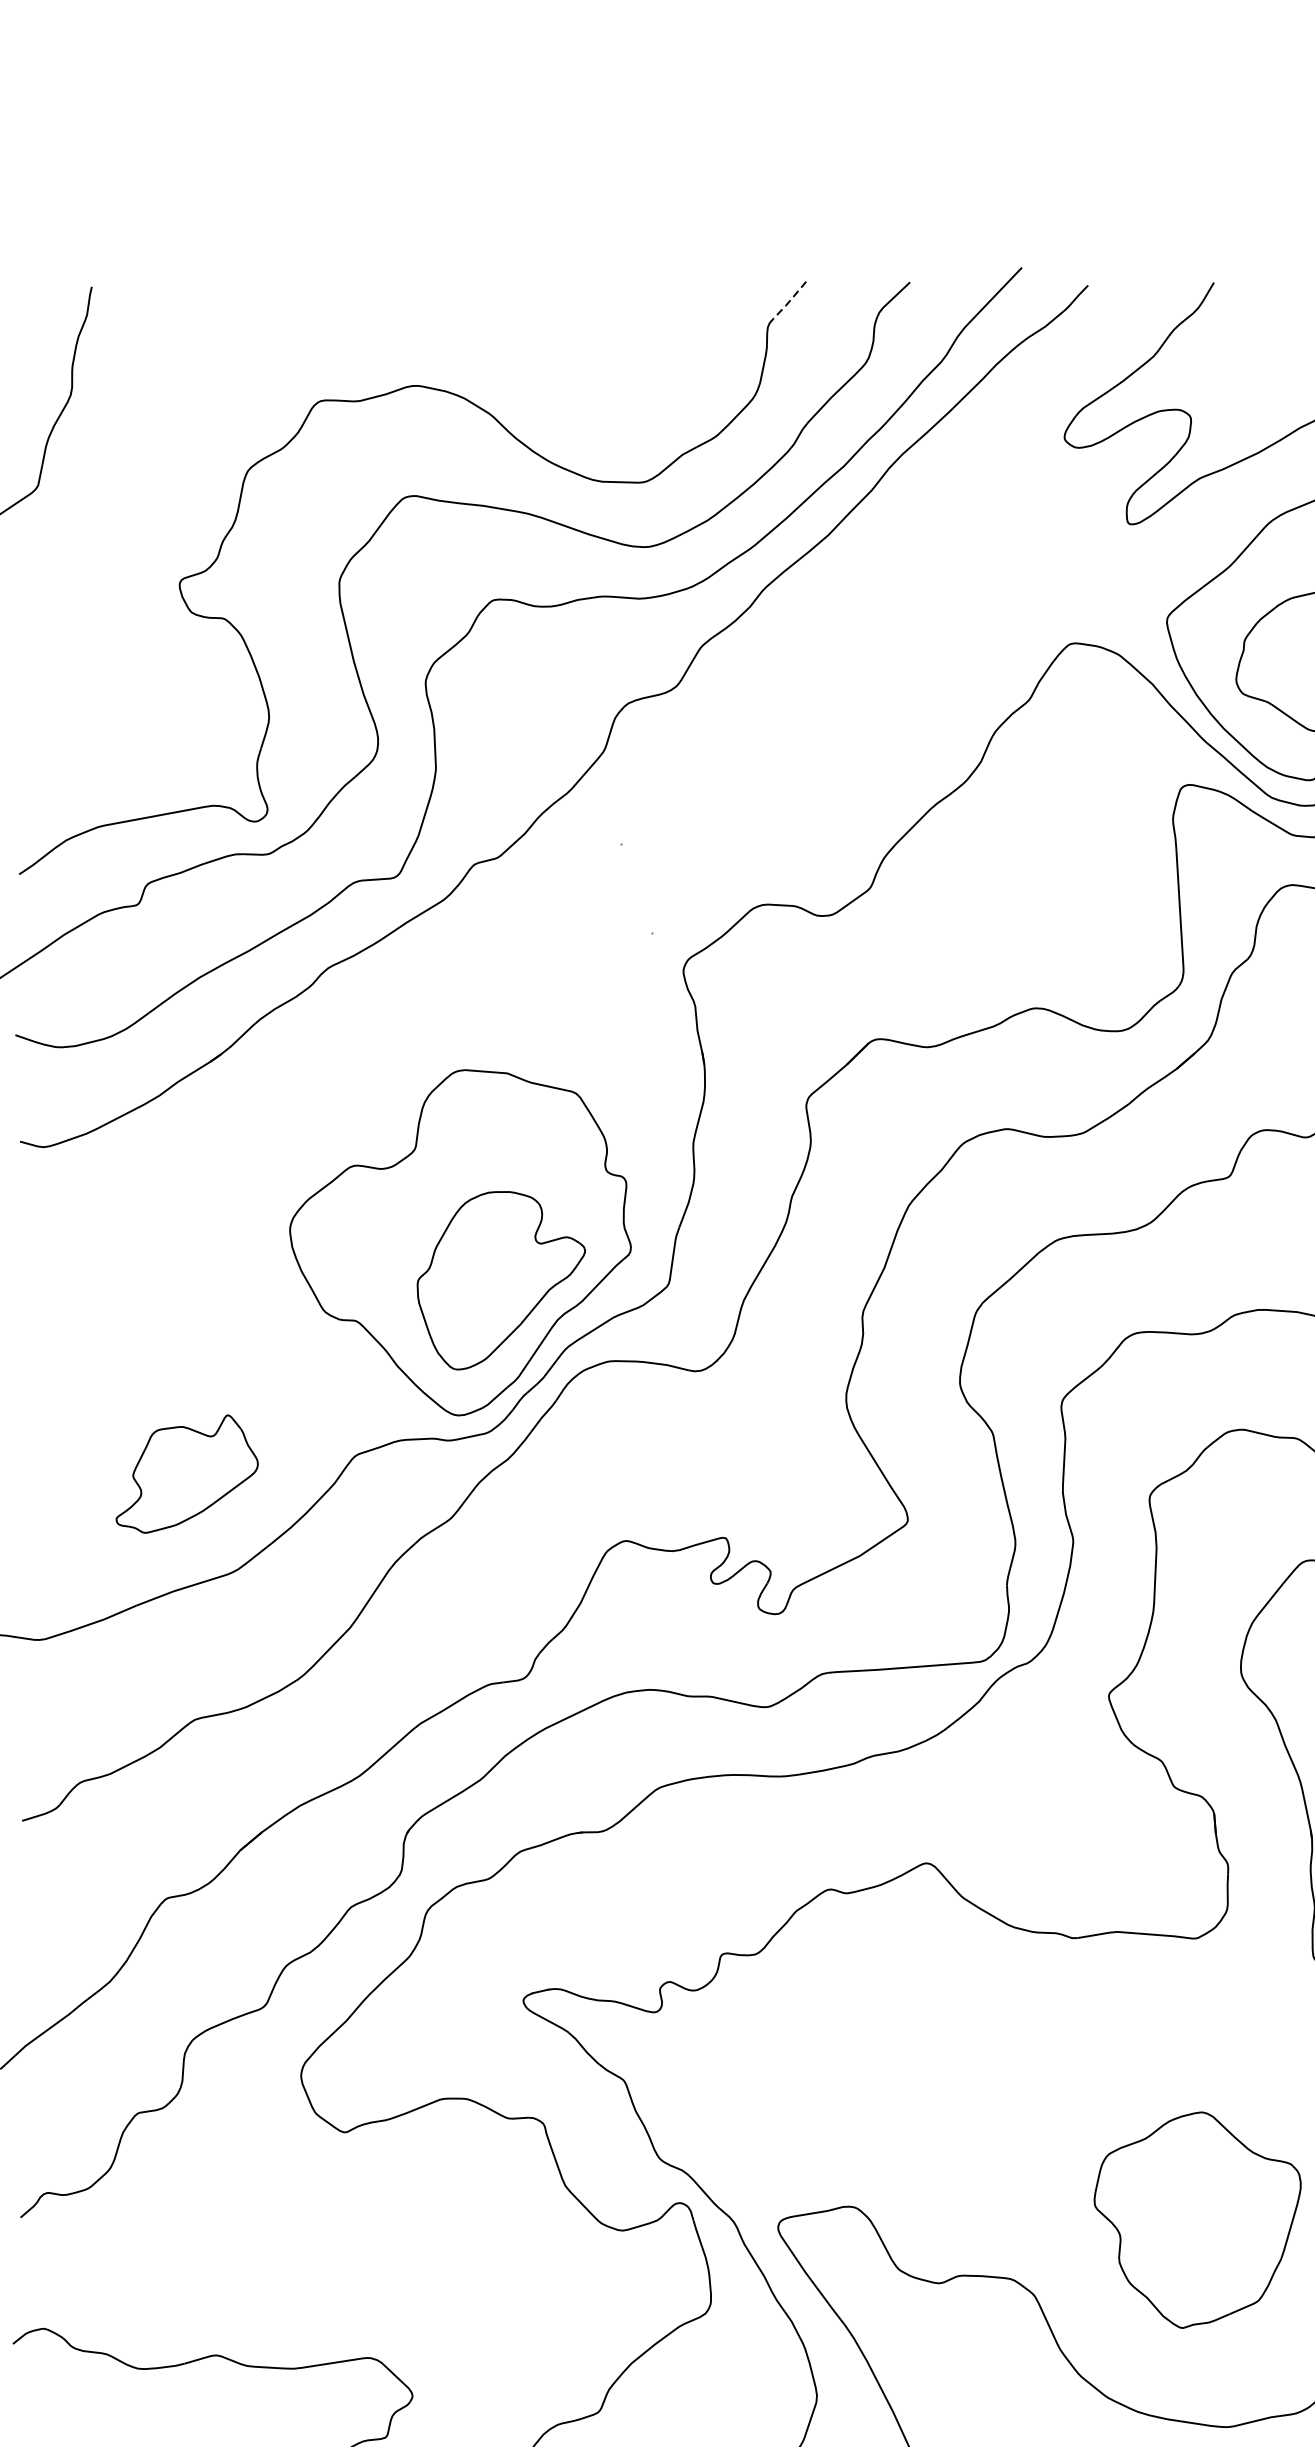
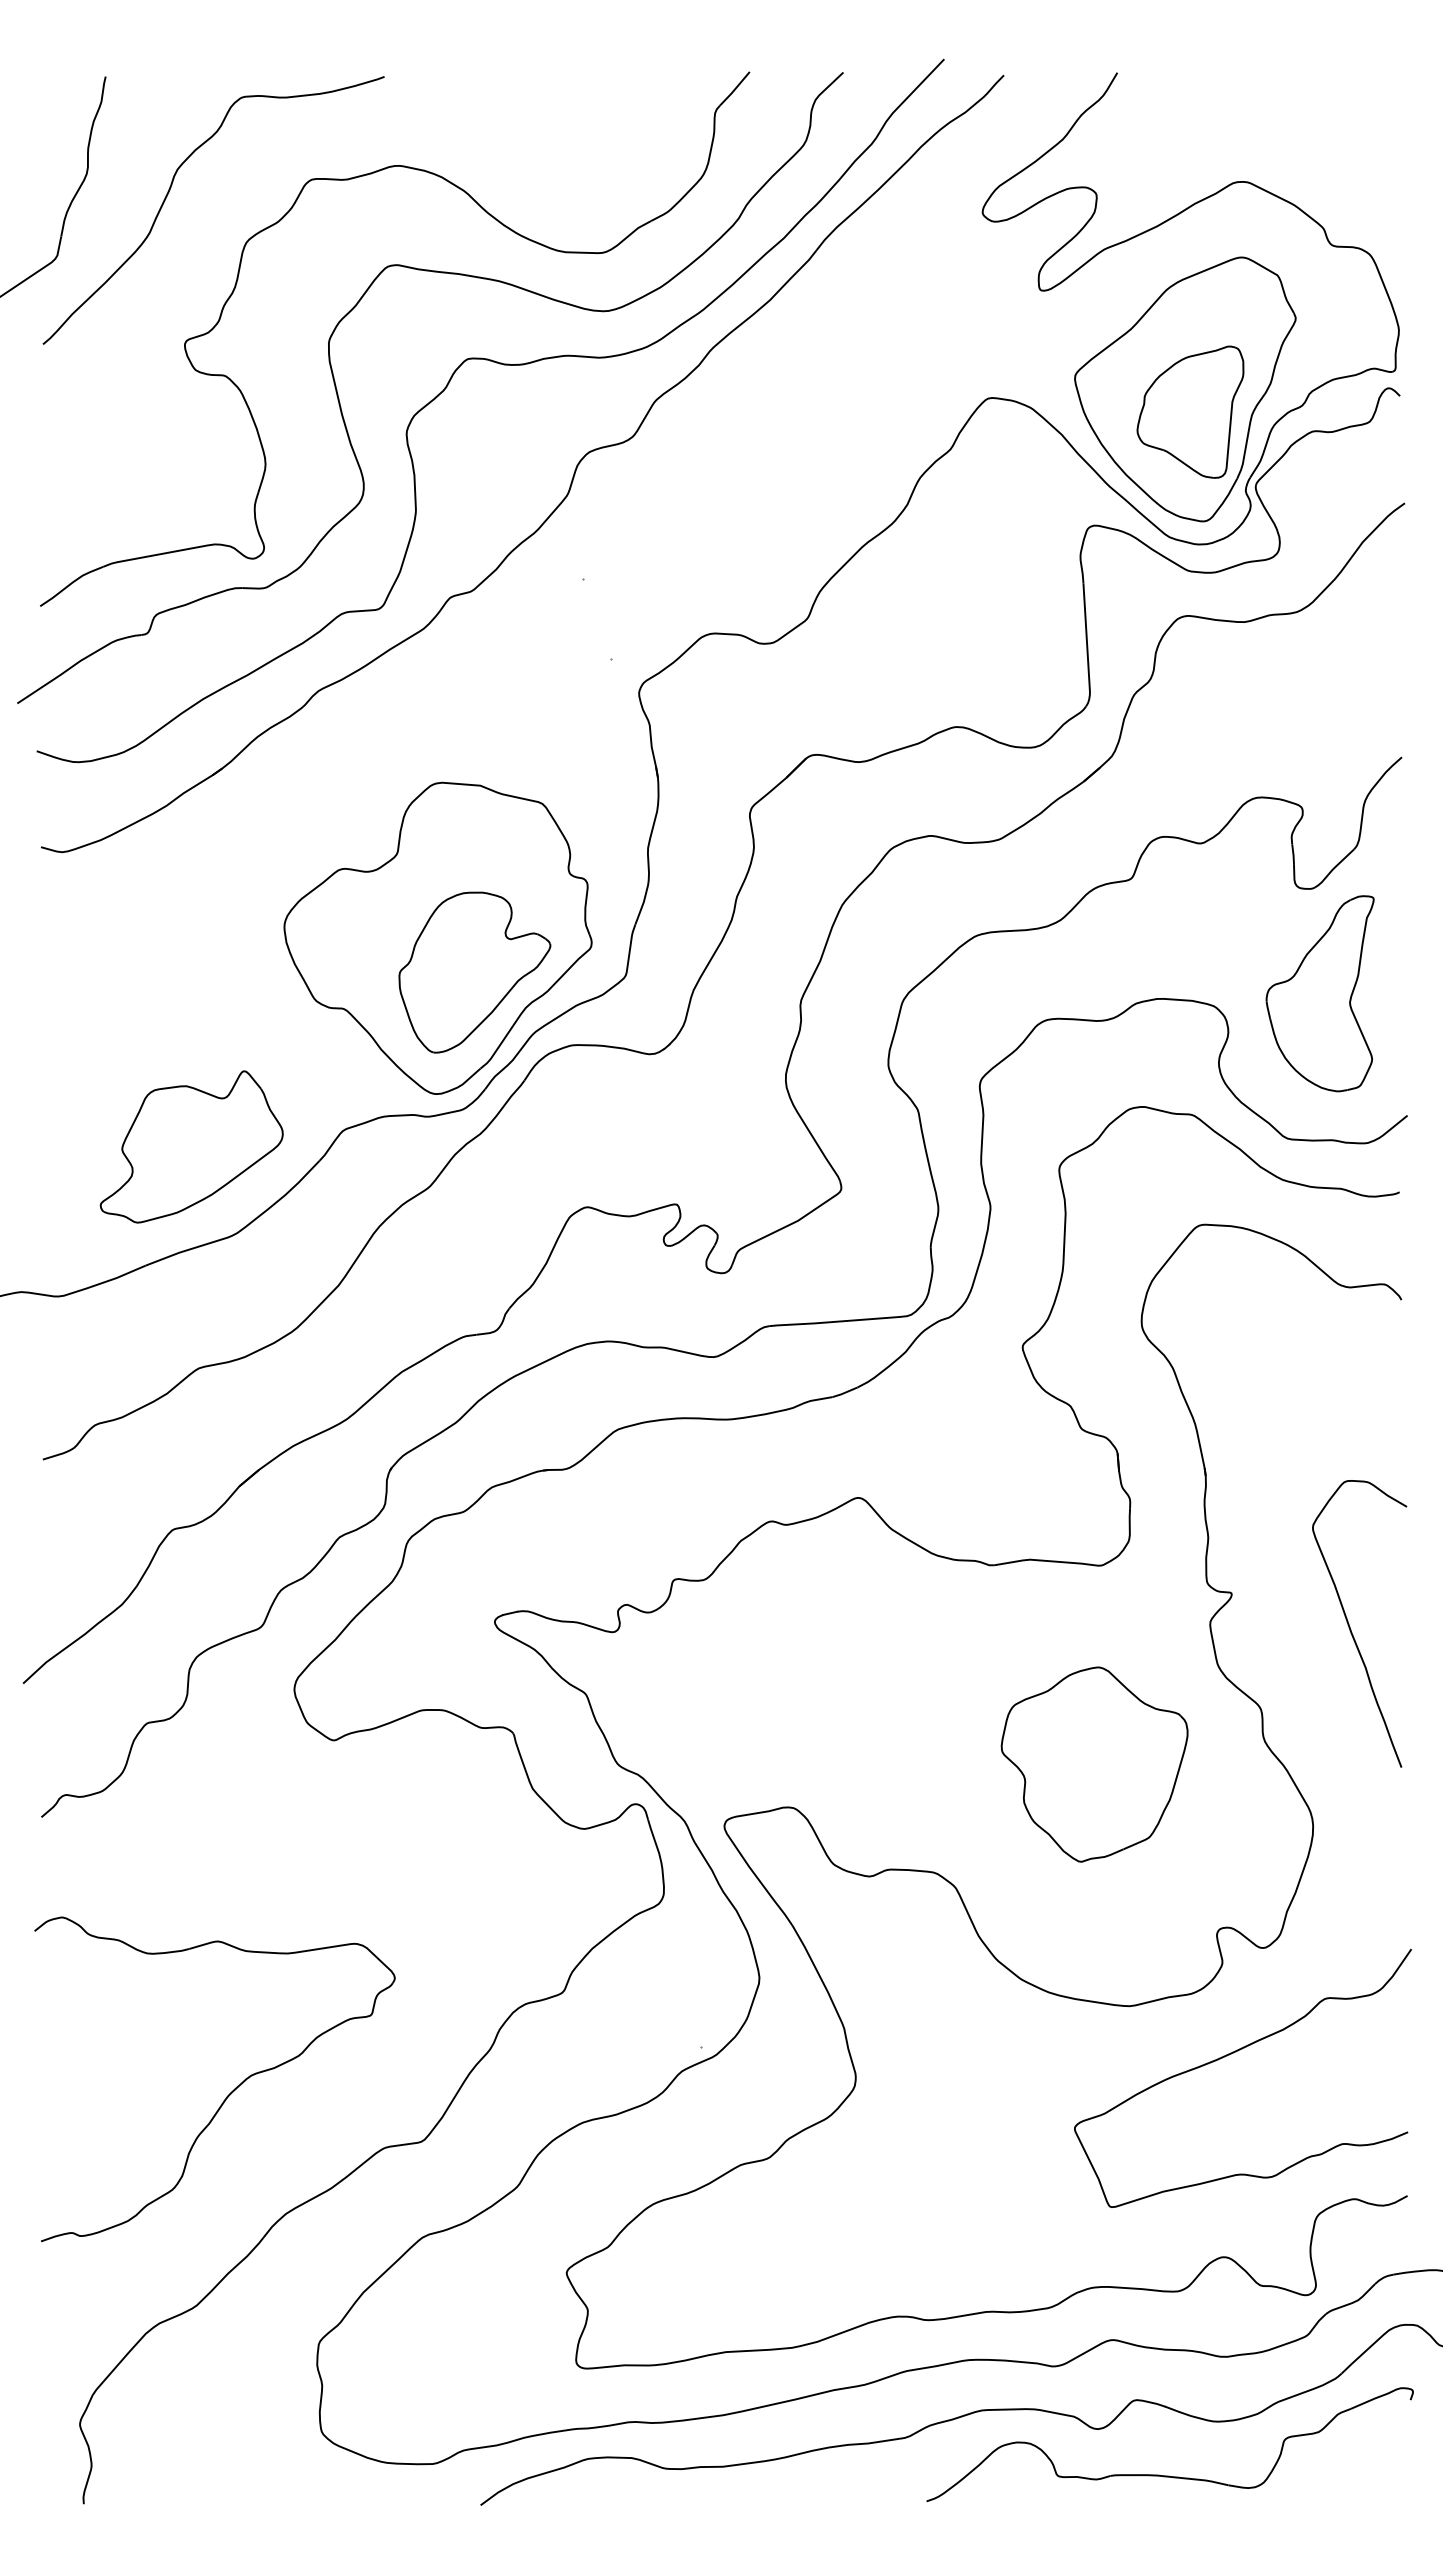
line: (789, 301) -> (734, 89), dashed -> solid
curve: (163, 413) -> (170, 190), added
part: (186, 1473) -> (191, 1146), size x1.43
part: (1197, 2220) -> (1094, 1764), moved

